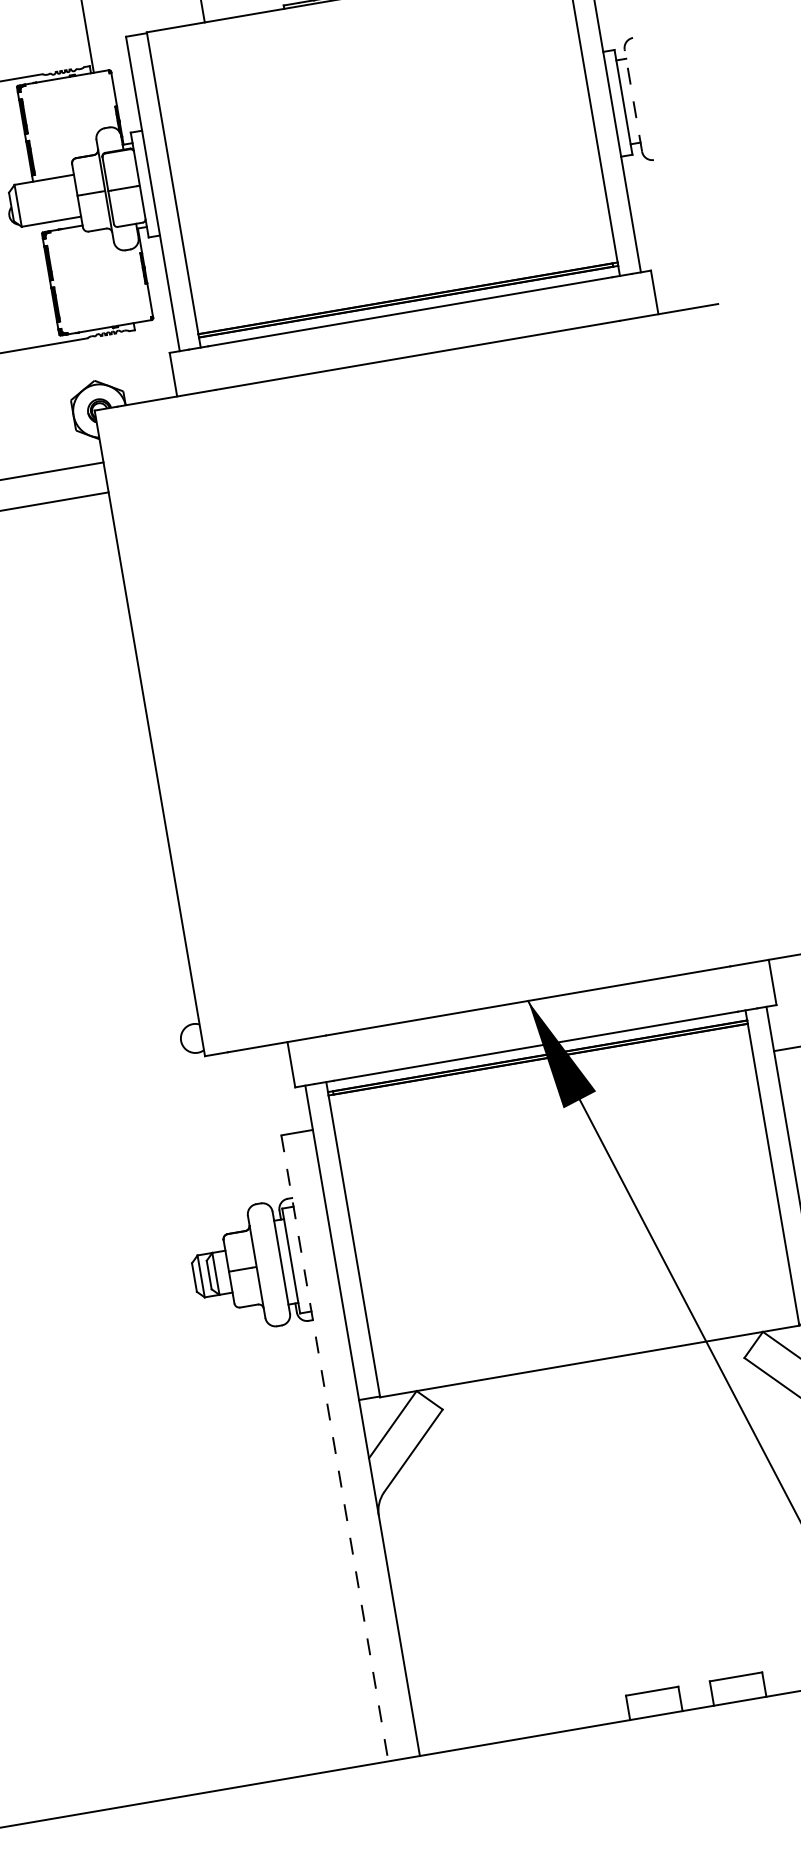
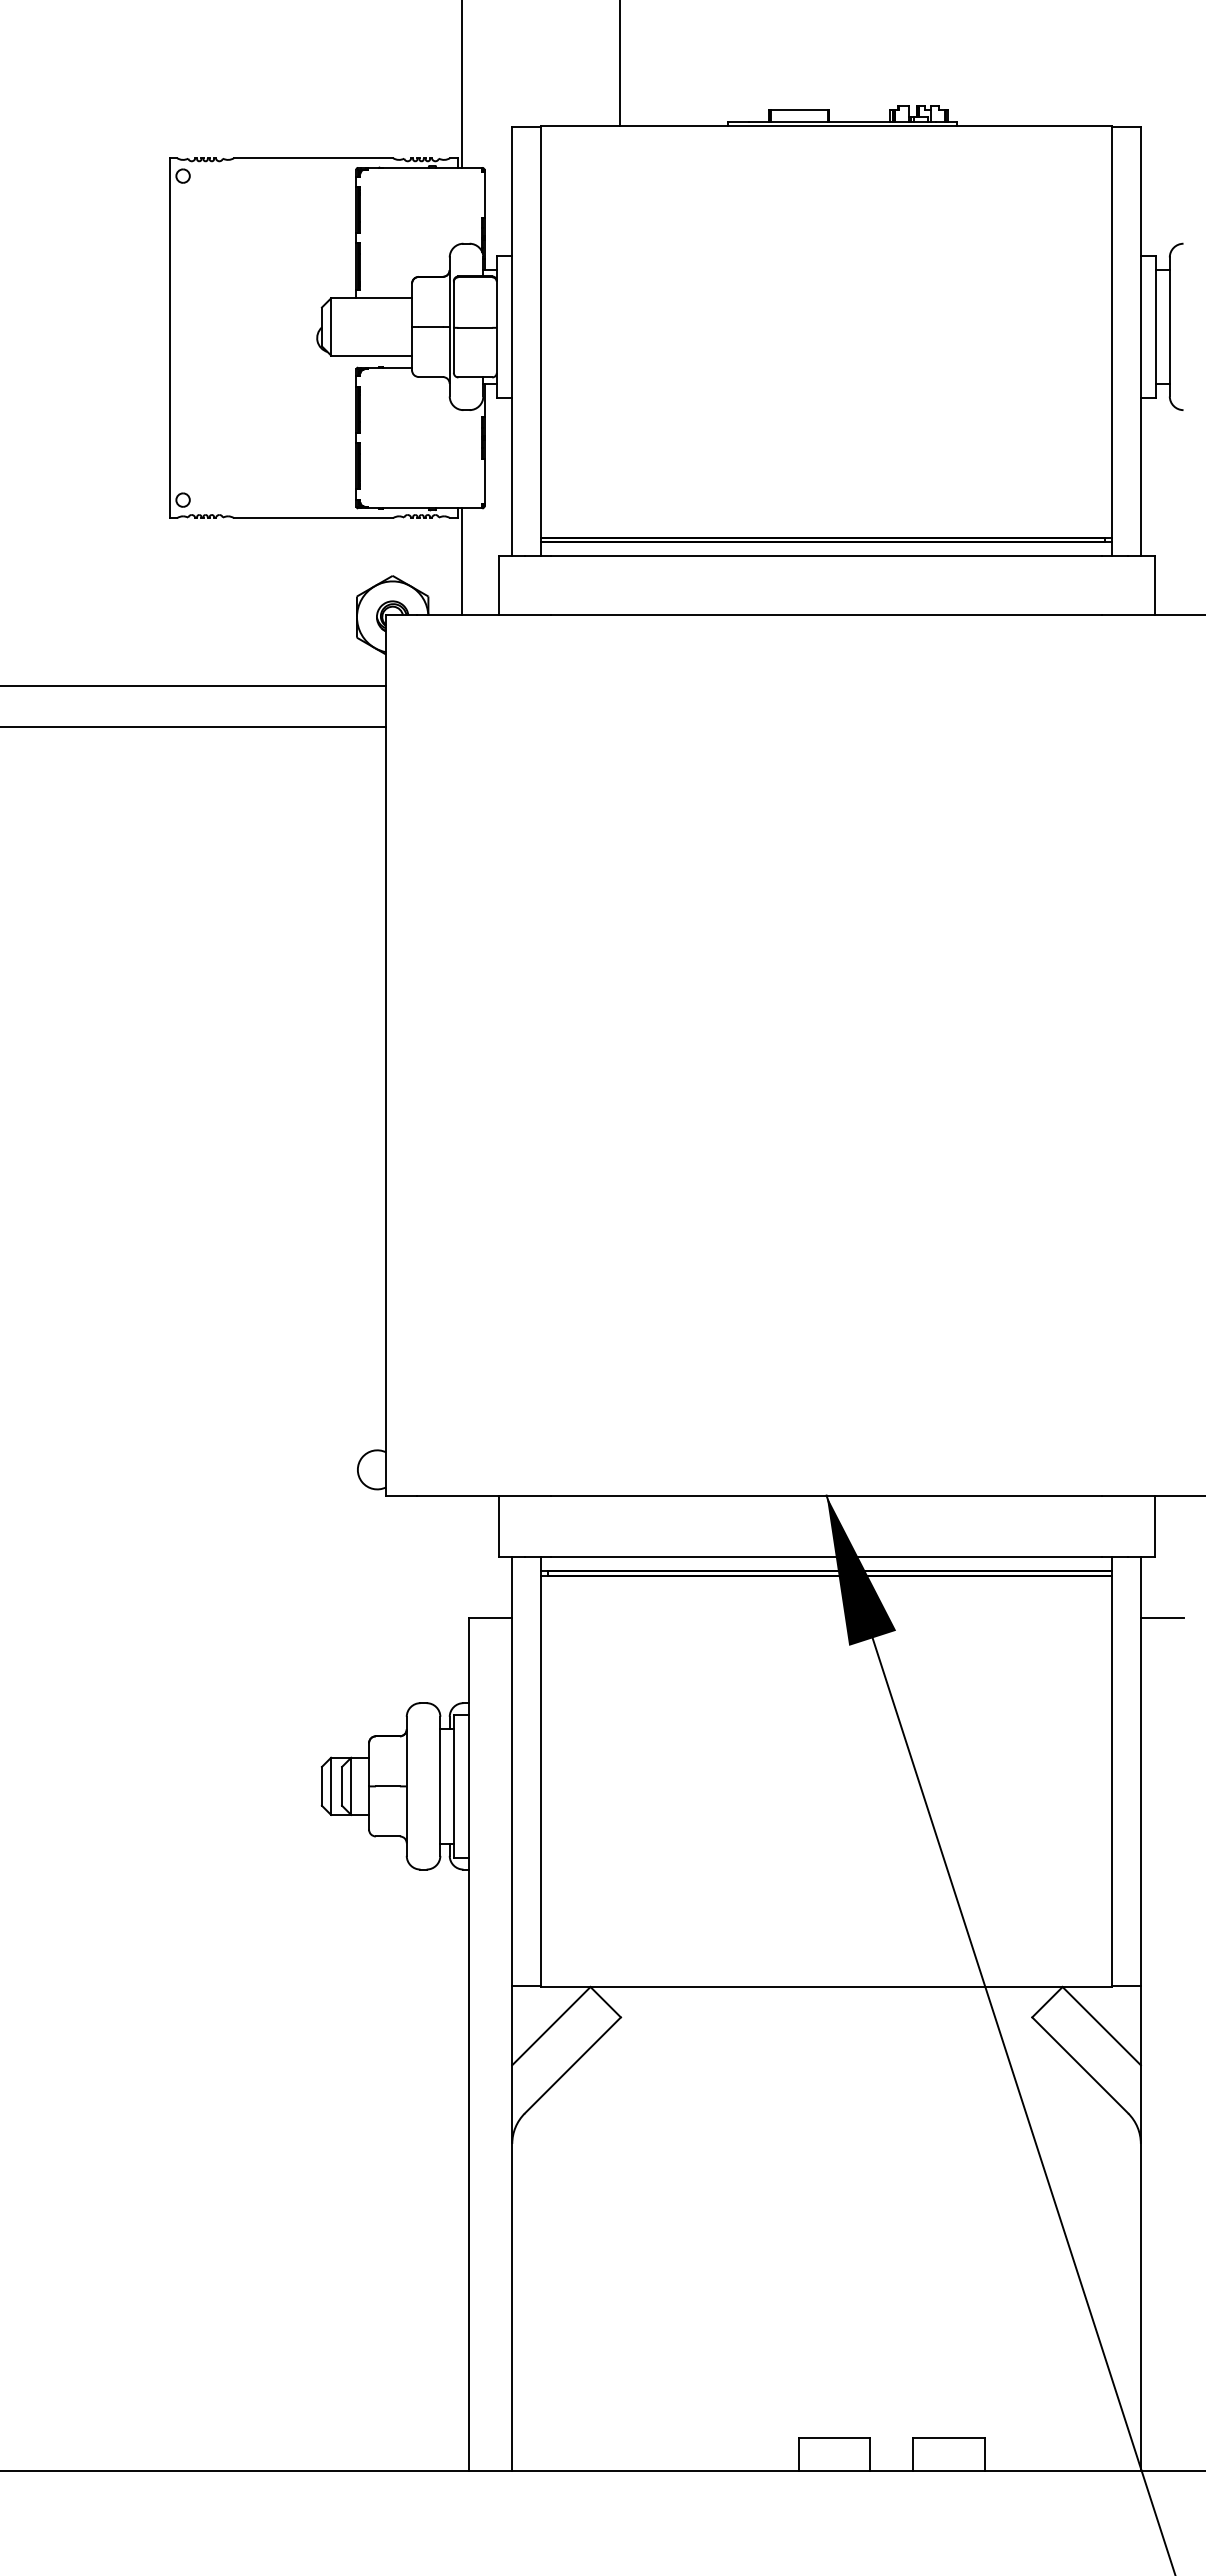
line: (633, 100) -> (1169, 326), dashed -> solid
line: (143, 361) -> (461, 561), added
line: (335, 1448) -> (469, 2044), dashed -> solid

